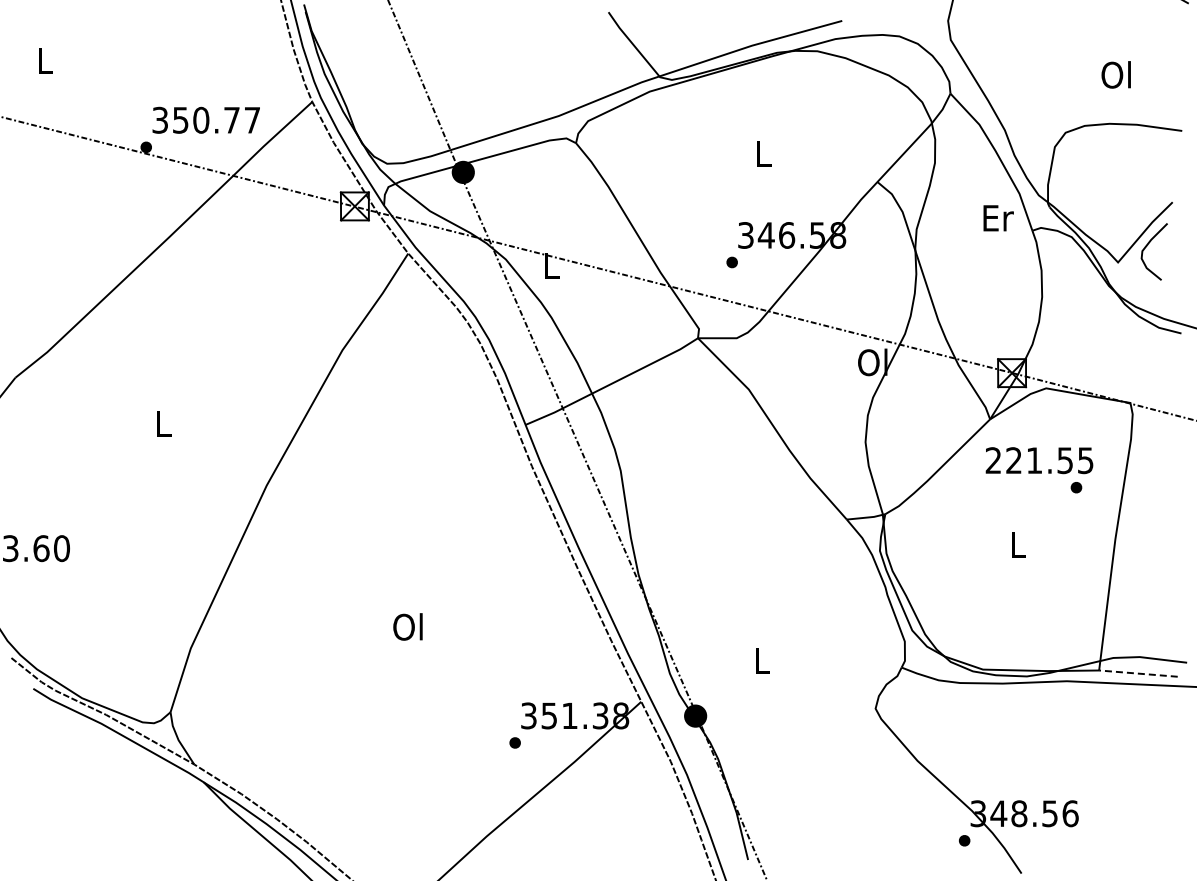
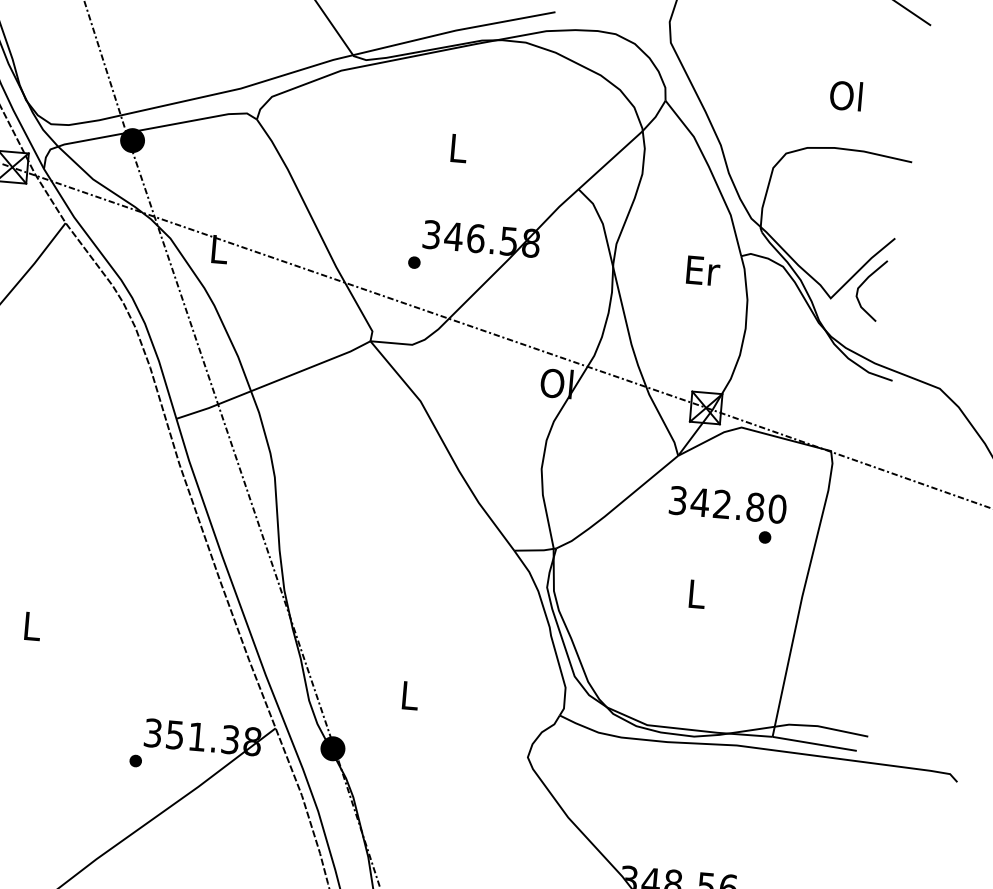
text: (998, 218) -> (703, 271), moved
text: (1039, 460) -> (727, 504), 221.55 -> 342.80
text: (407, 626) -> (30, 625), Ol -> L
line: (1137, 673) -> (813, 743), dashed -> solid

